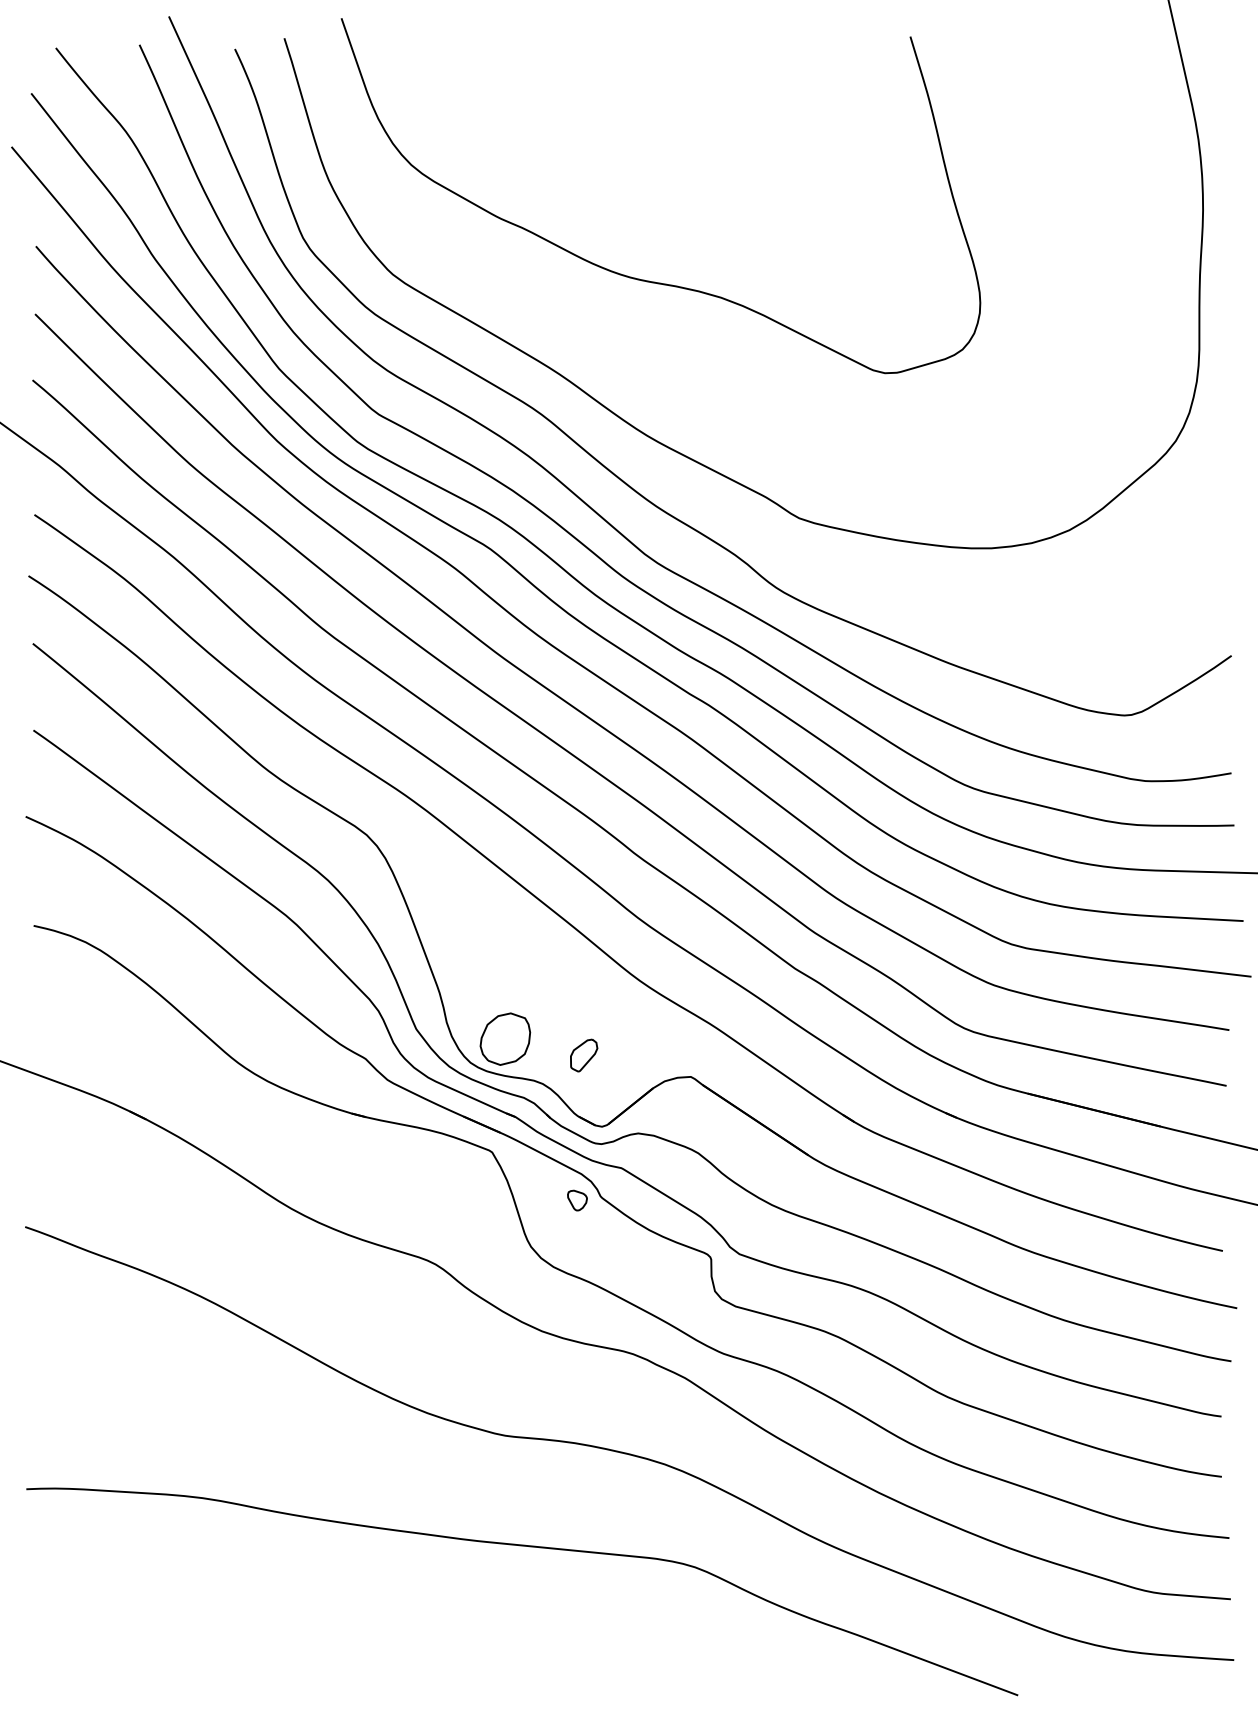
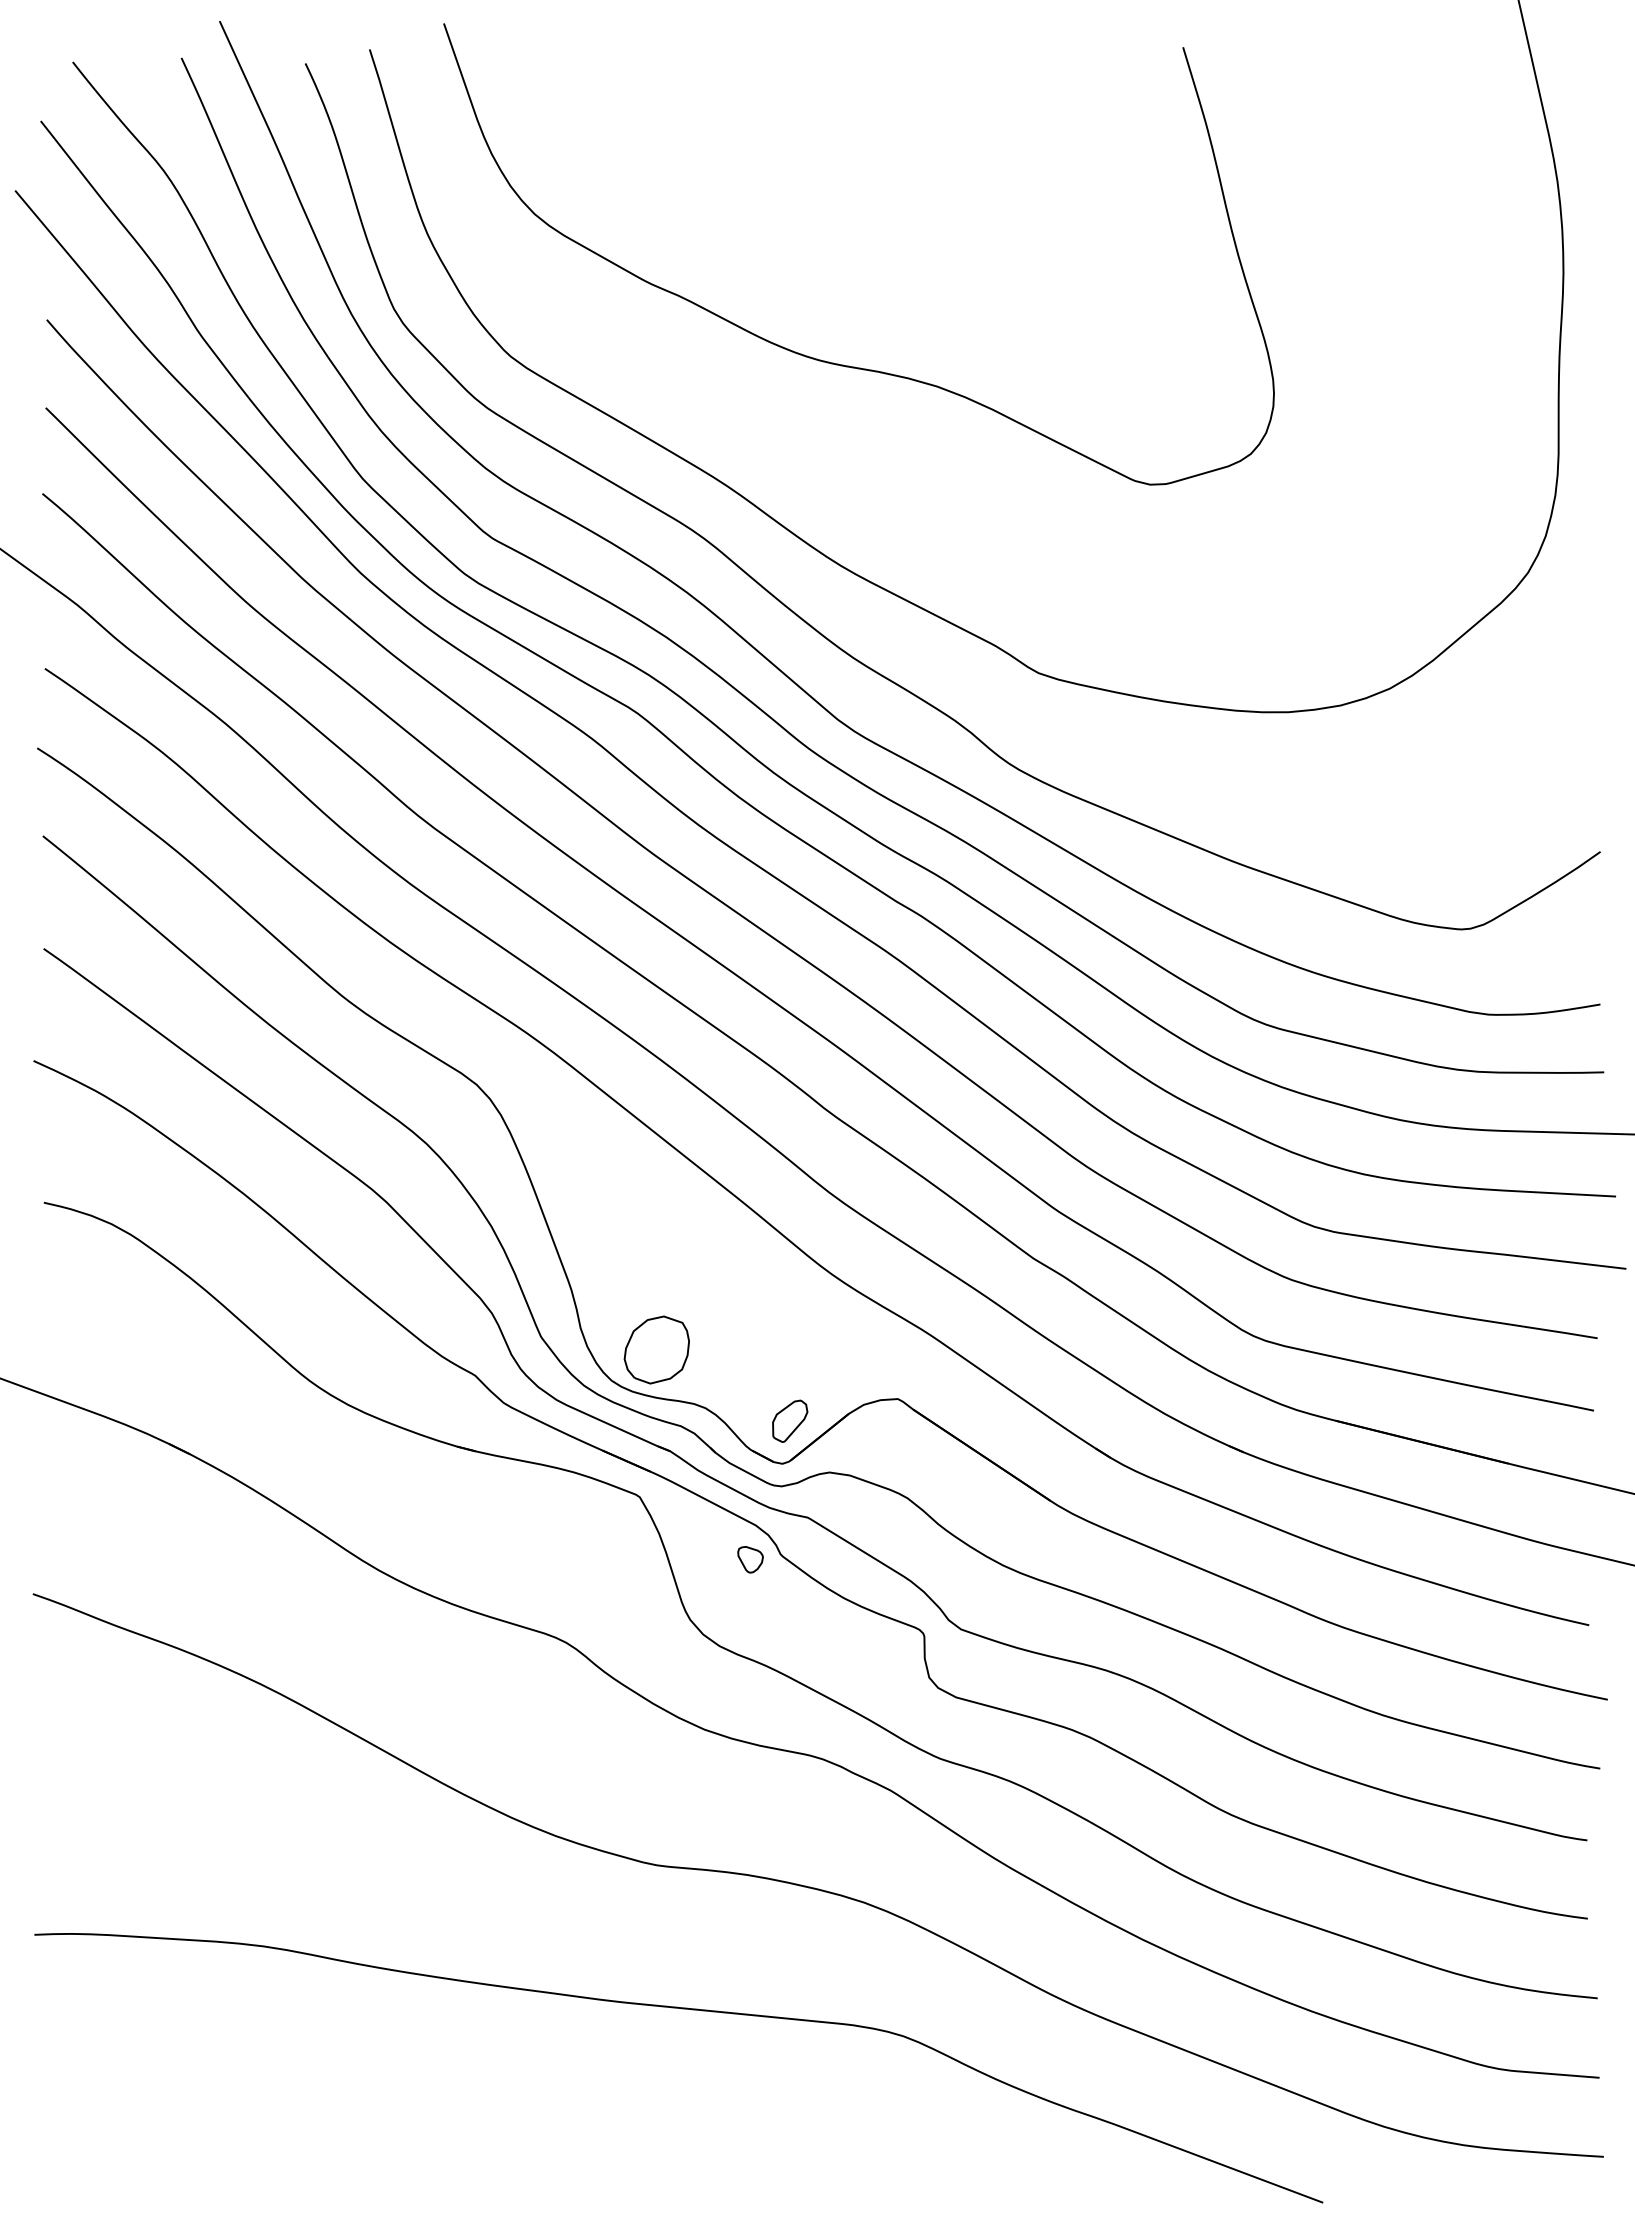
part: (584, 1054) -> (790, 1420), moved

